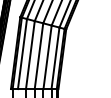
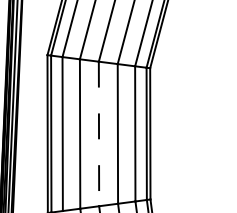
line: (38, 56) -> (98, 134), solid -> dashed

